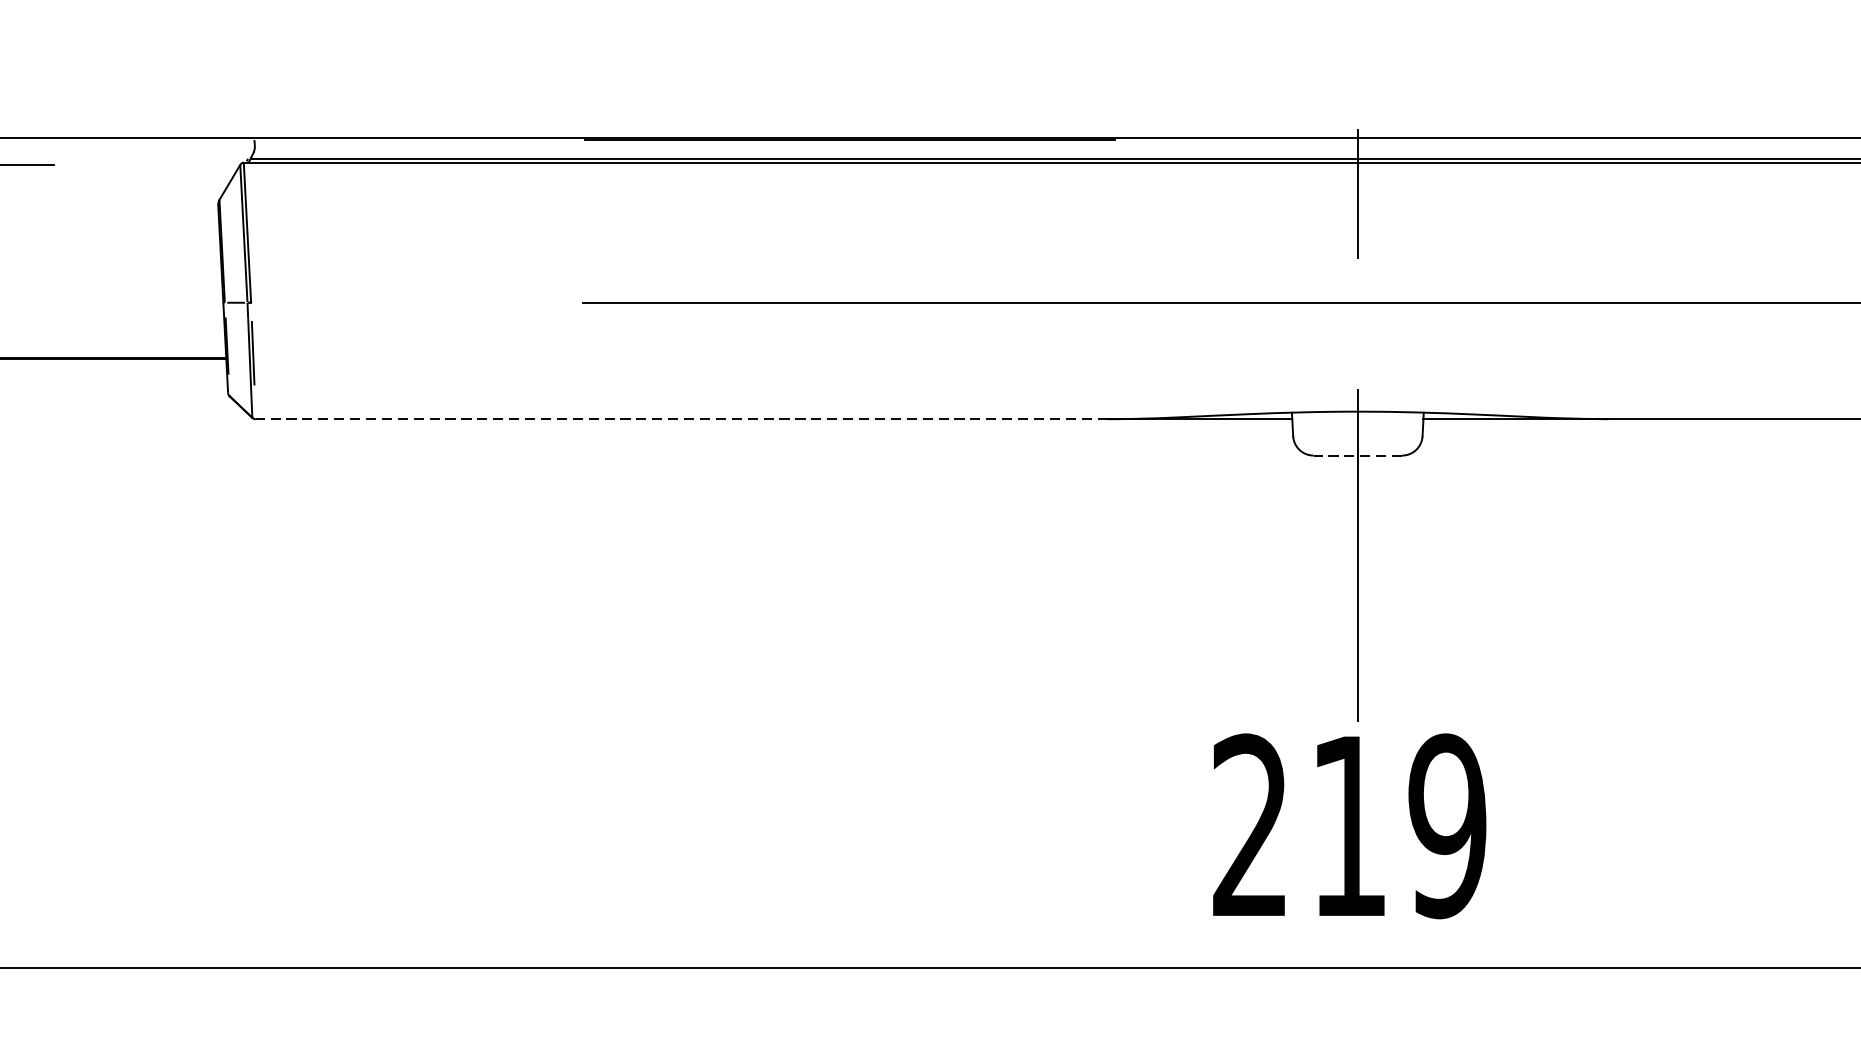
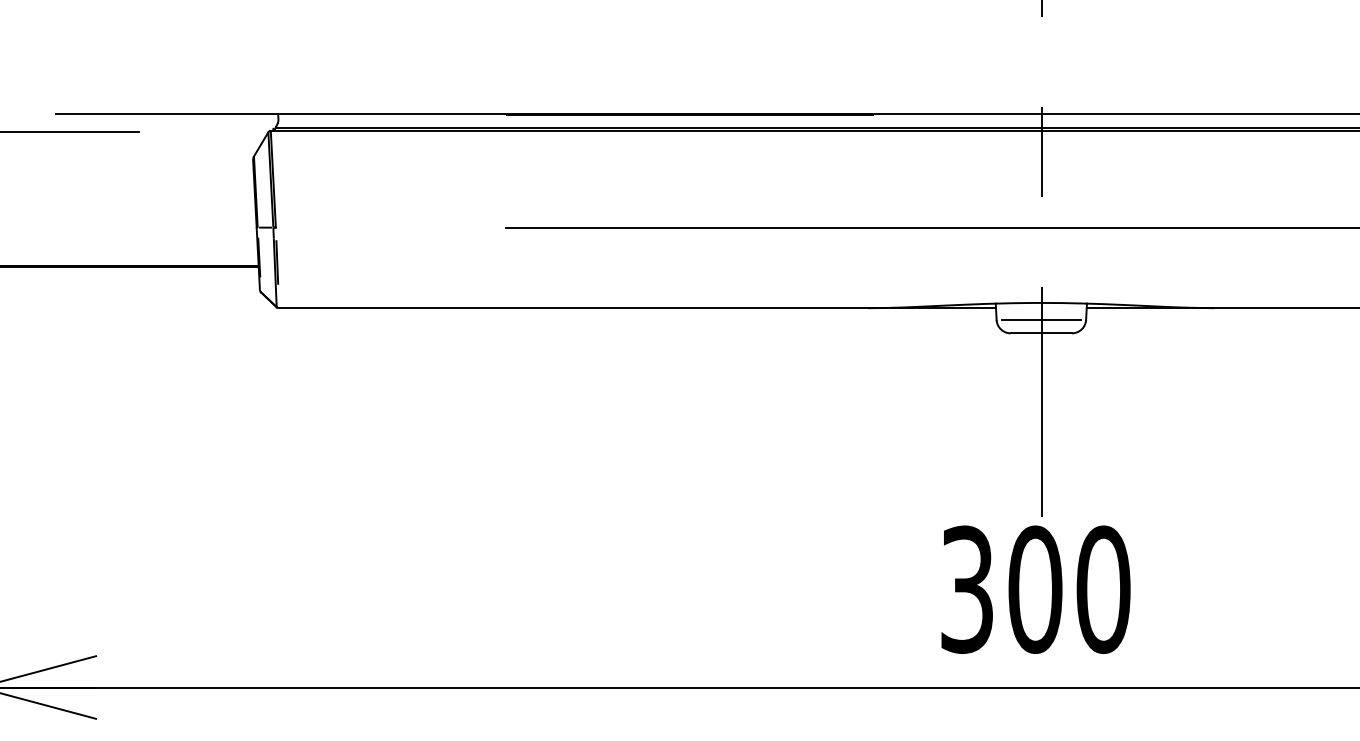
line: (681, 419) -> (573, 308), dashed -> solid
line: (1356, 435) -> (1040, 319), added
line: (1358, 455) -> (1041, 333), dashed -> solid
text: (1349, 825) -> (1035, 589), 219 -> 300

